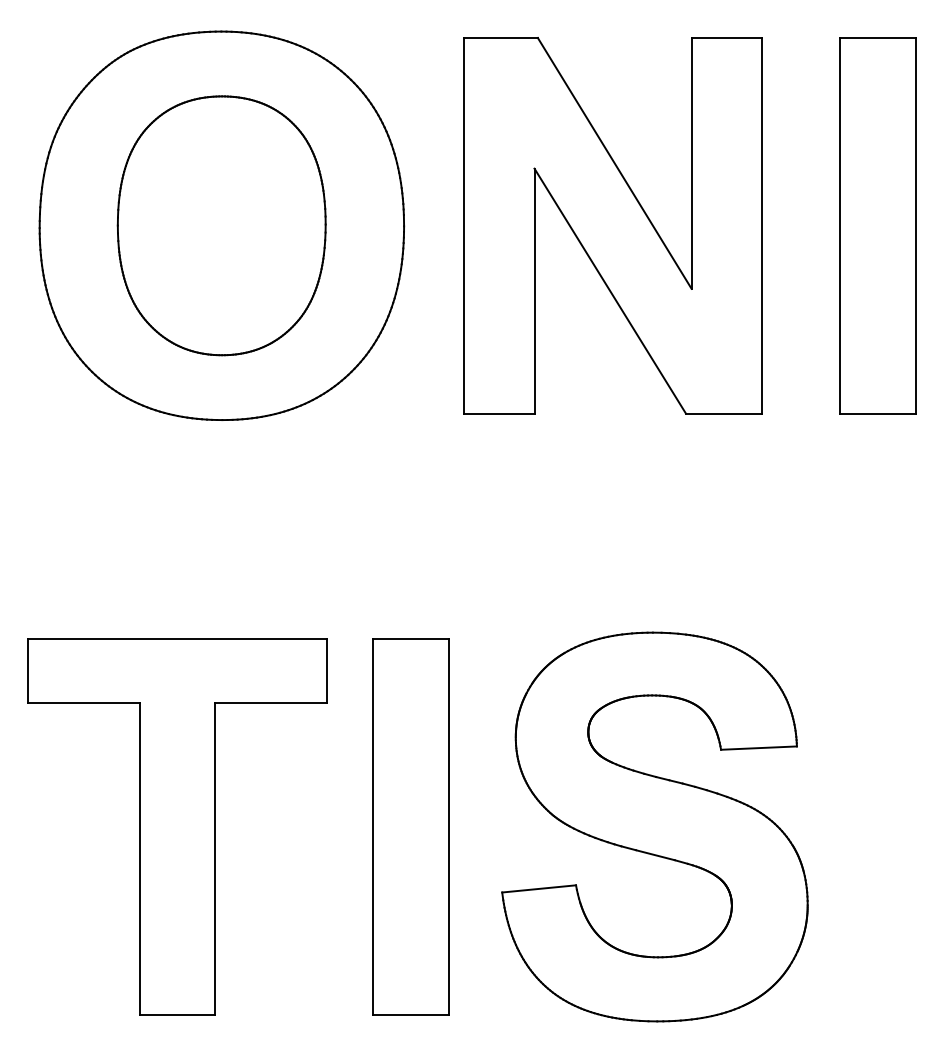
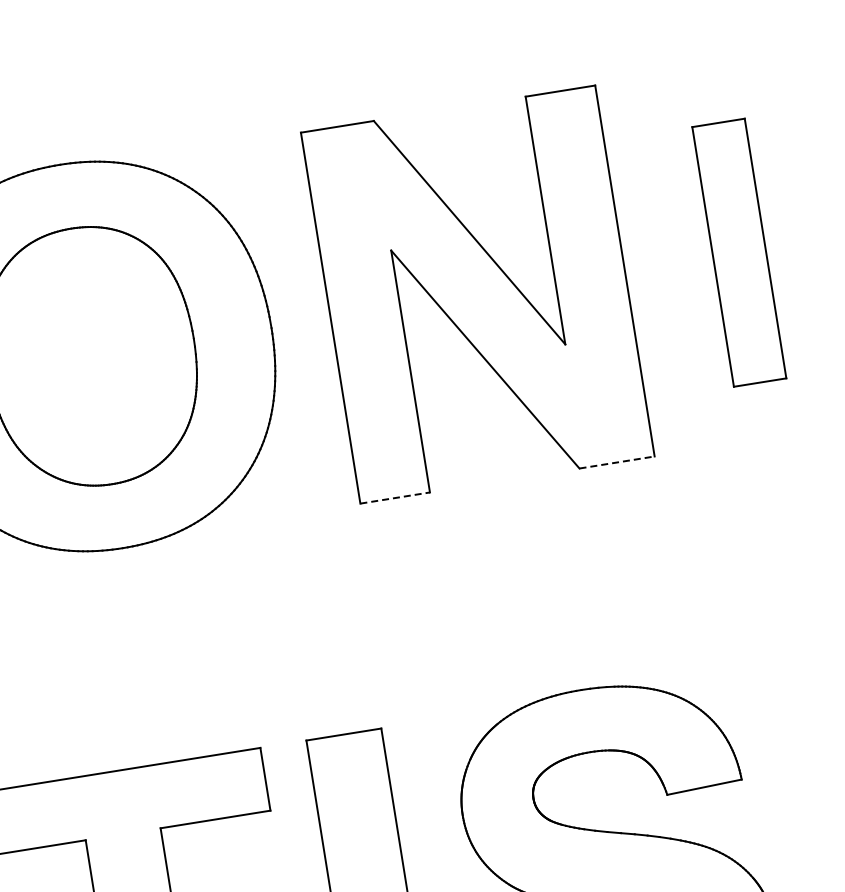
part: (877, 225) -> (738, 252), size x0.7
line: (499, 413) -> (395, 497), solid -> dashed
line: (724, 413) -> (617, 462), solid -> dashed

